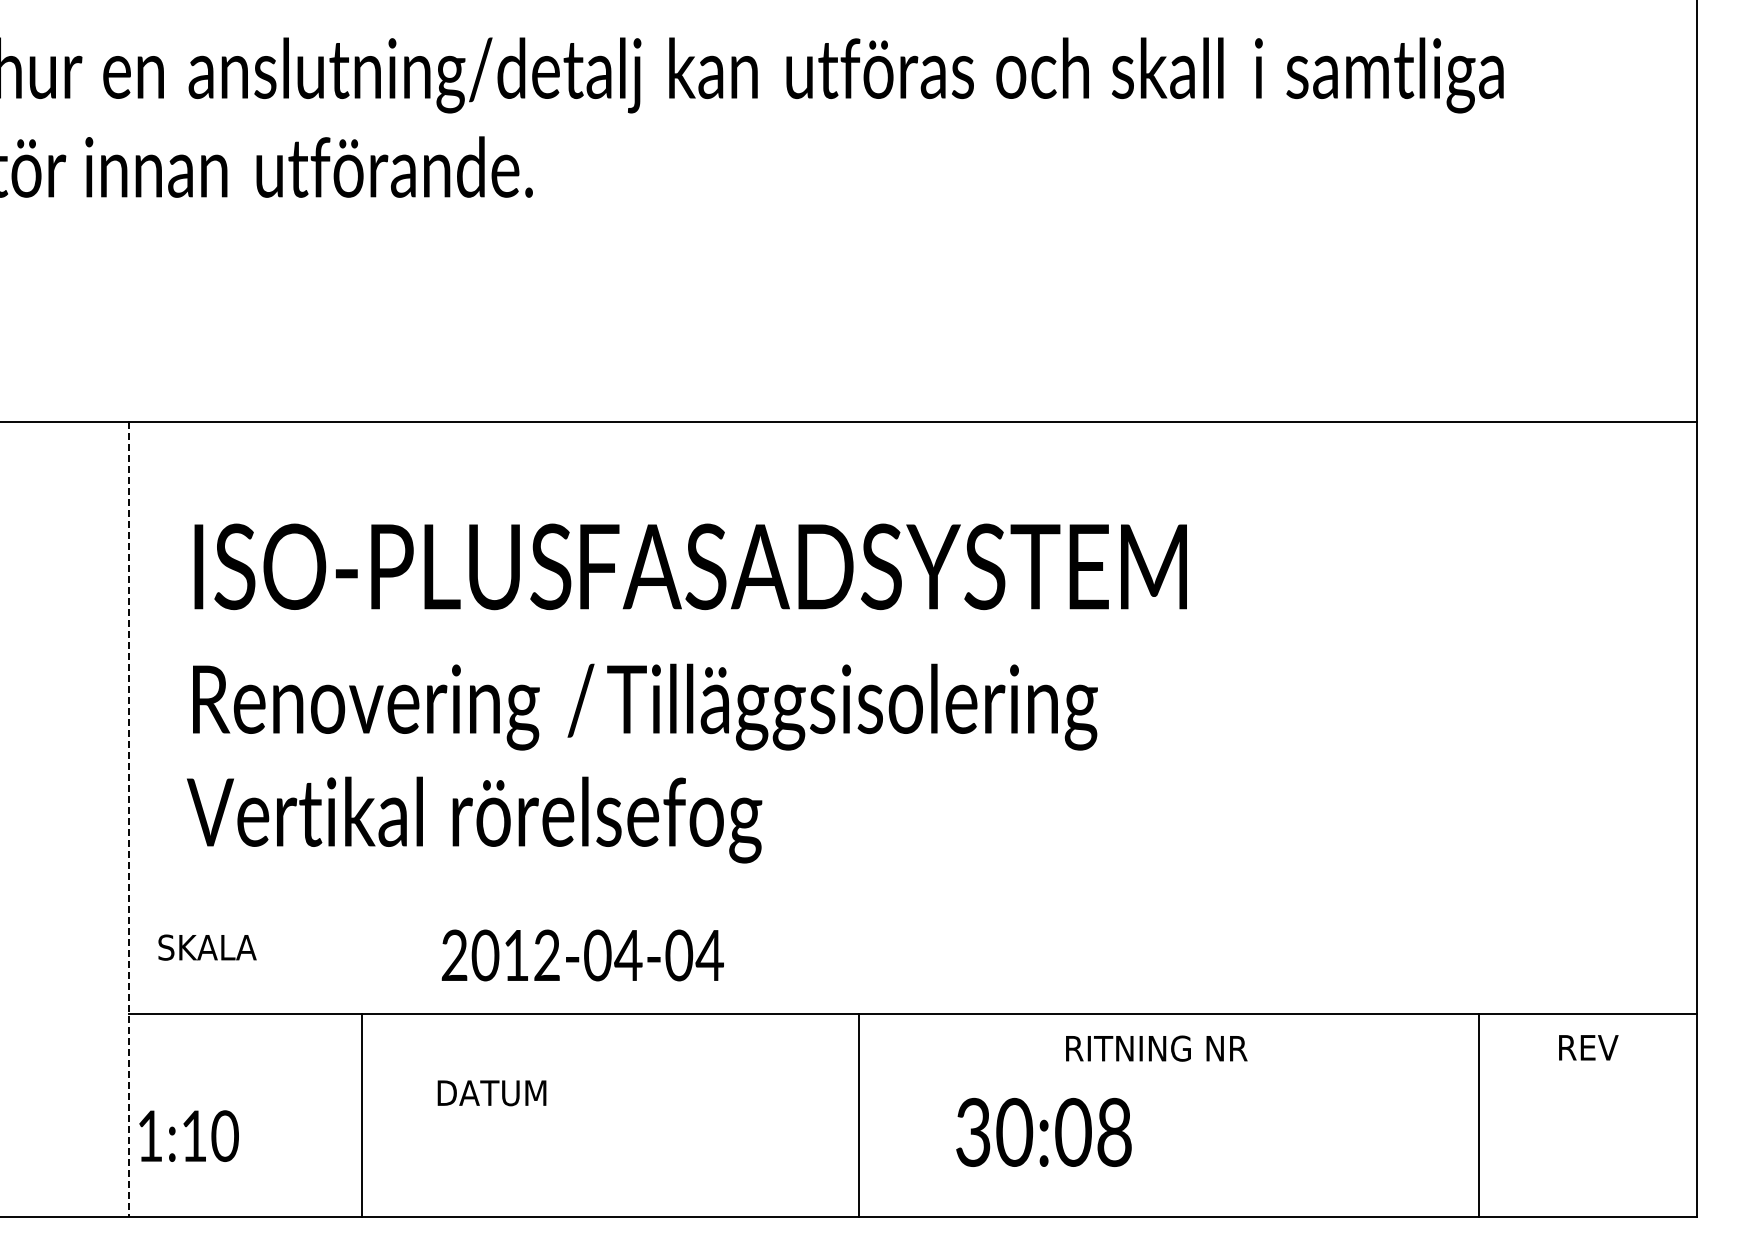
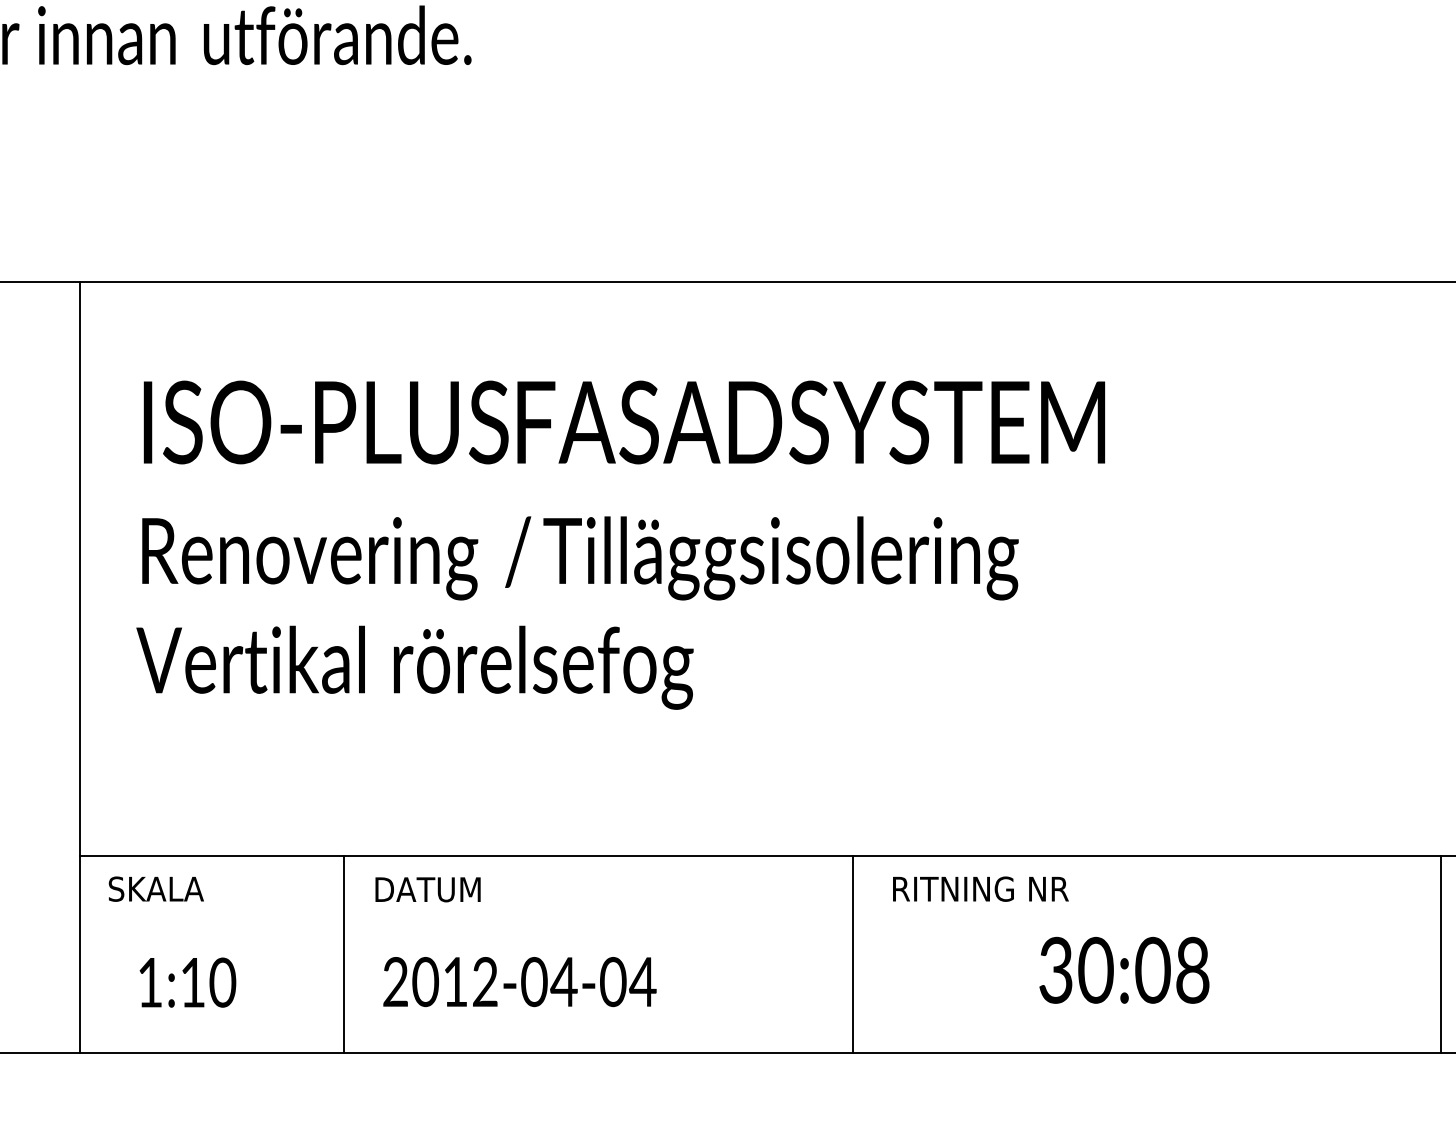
line: (128, 819) -> (79, 667), dashed -> solid
text: (207, 947) -> (156, 889), moved
text: (582, 955) -> (519, 982), moved
text: (1156, 1048) -> (980, 889), moved
text: (491, 1093) -> (427, 890), moved
line: (361, 1115) -> (344, 953), moved
line: (858, 1115) -> (852, 953), moved
line: (1479, 1115) -> (1441, 953), moved
text: (1043, 1131) -> (1123, 969), moved
text: (188, 1135) -> (187, 982), moved

